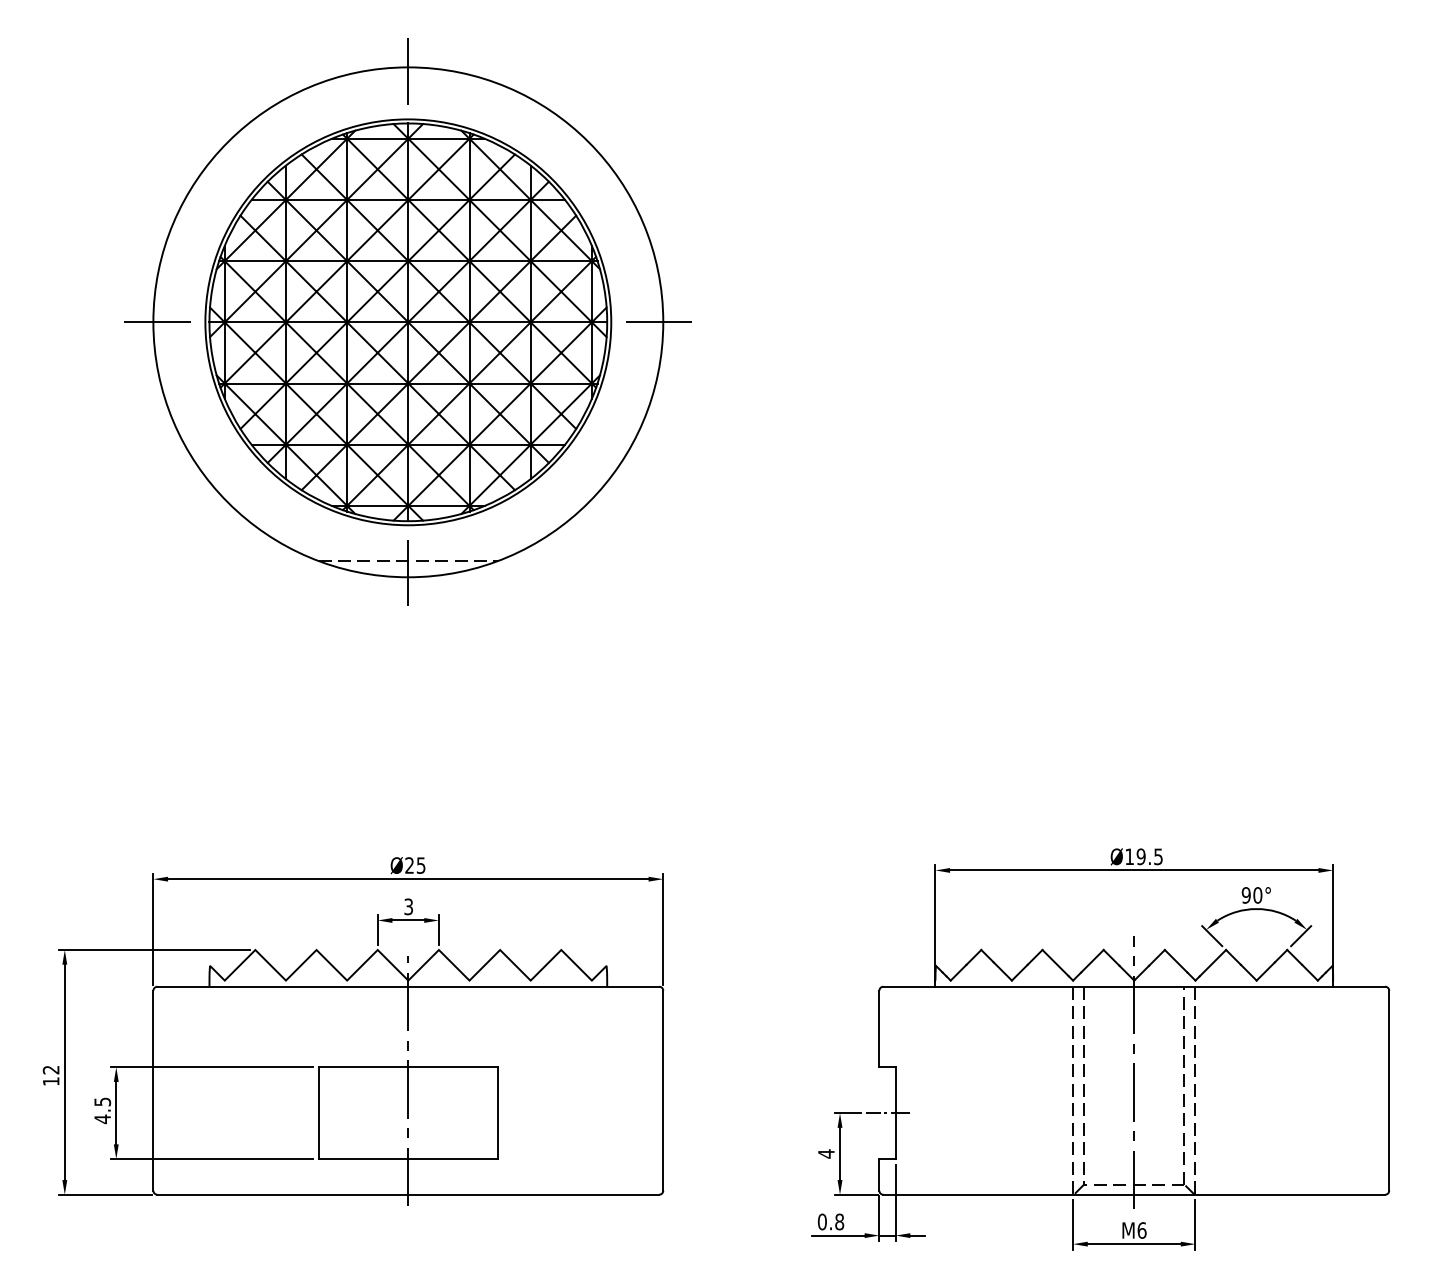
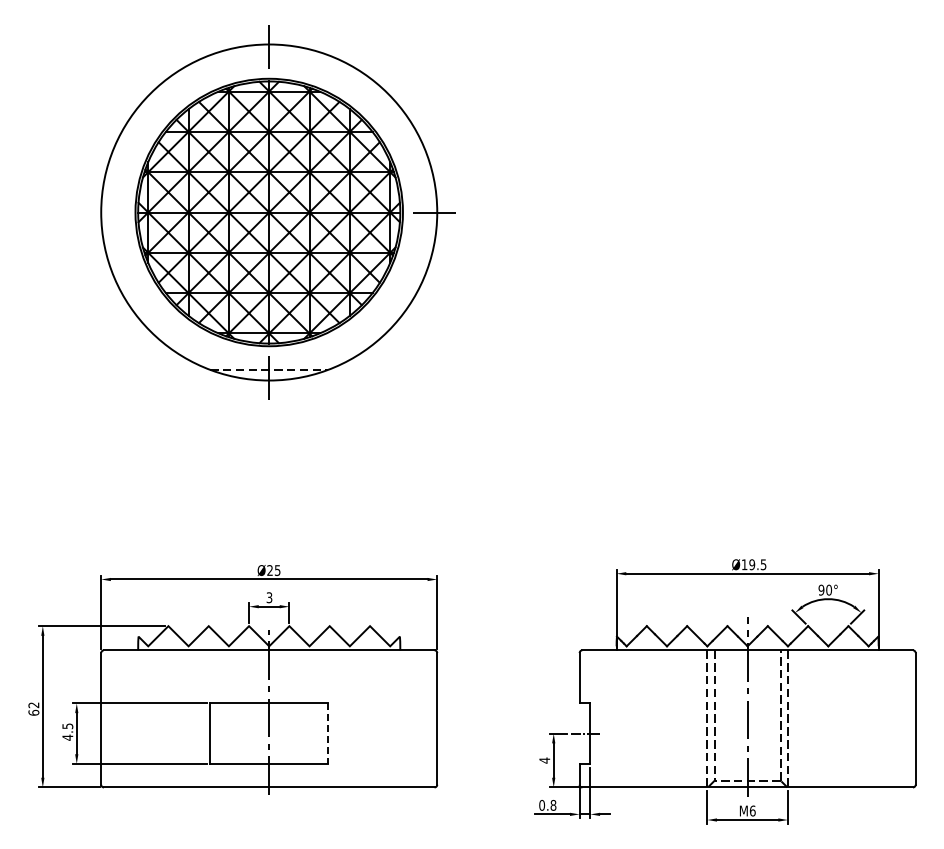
line: (156, 322) -> (103, 212), removed
text: (50, 1081) -> (33, 712), 12 -> 62
line: (498, 1114) -> (328, 734), solid -> dashed

